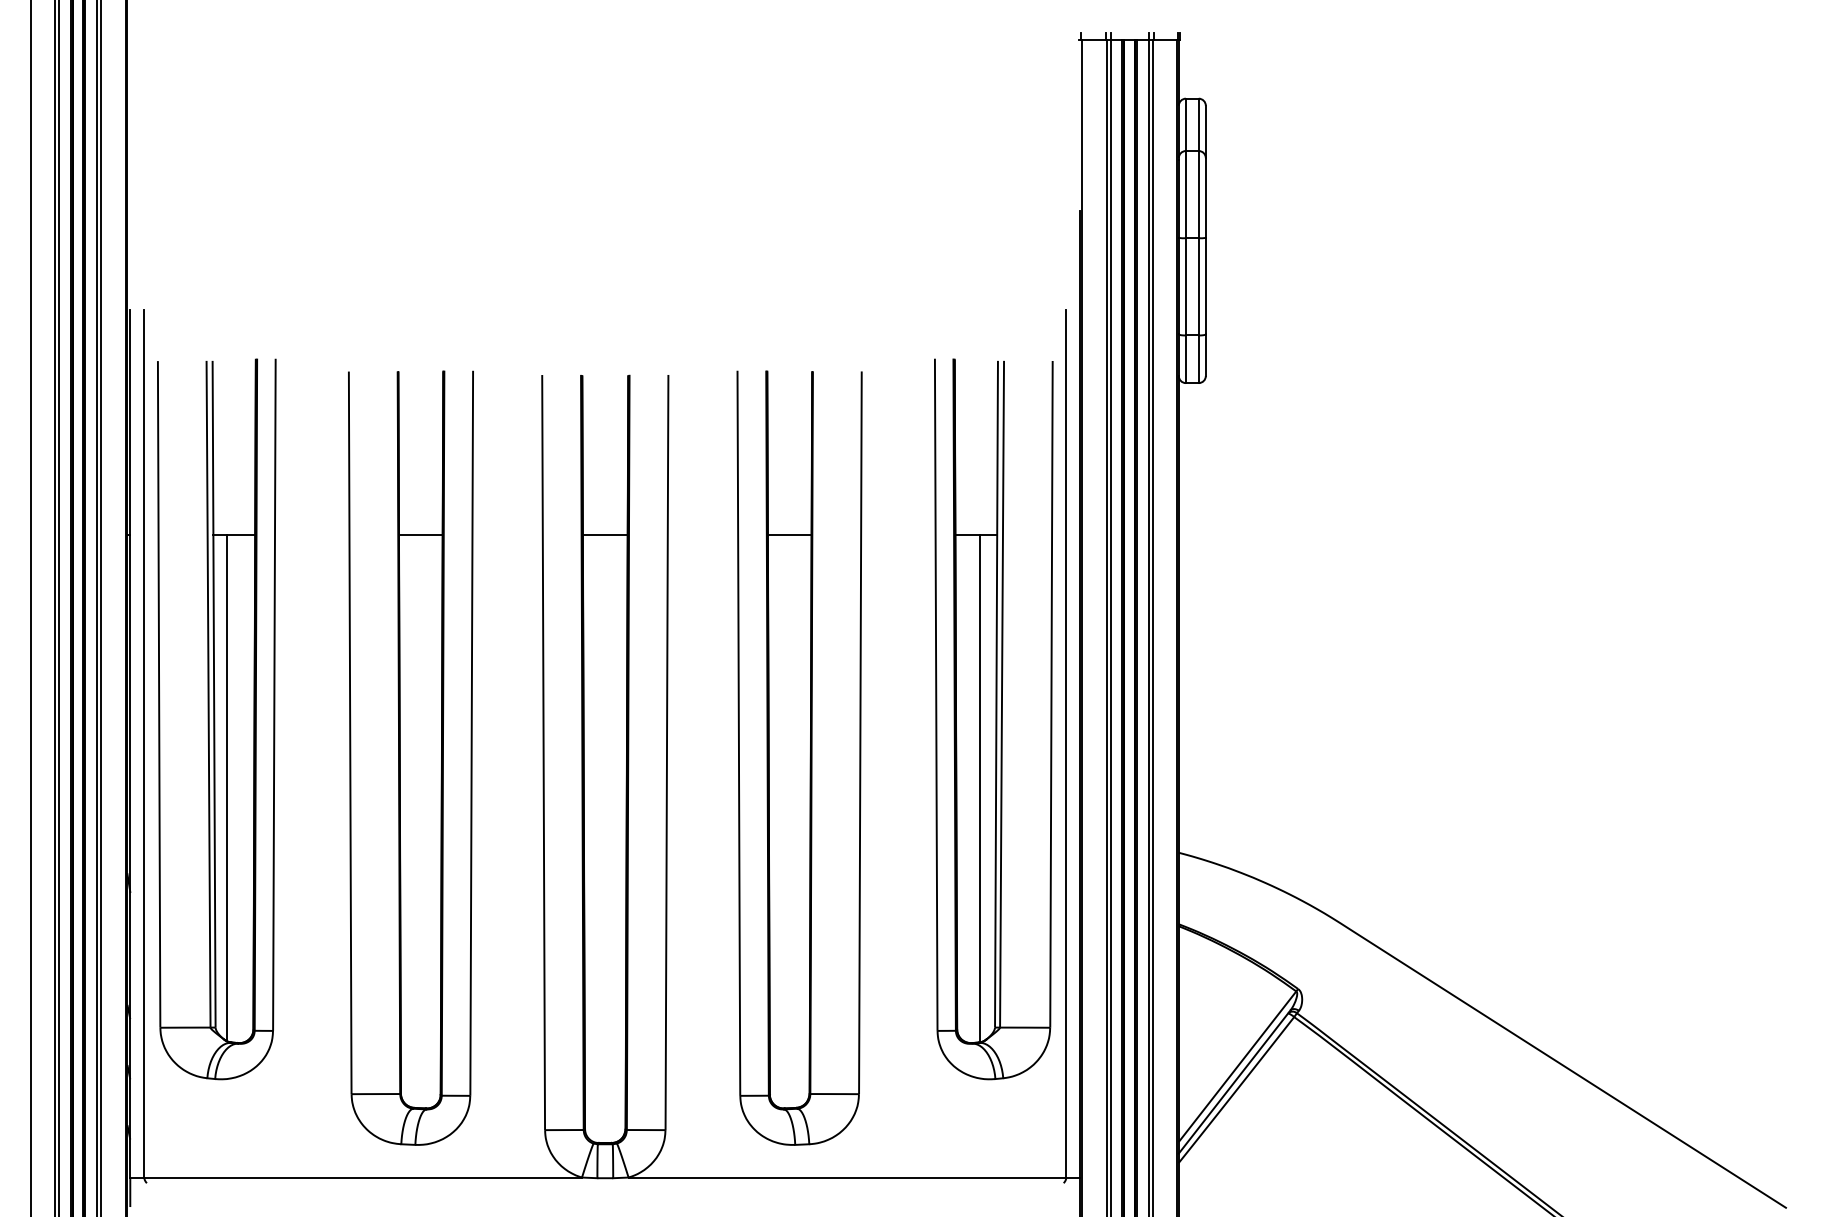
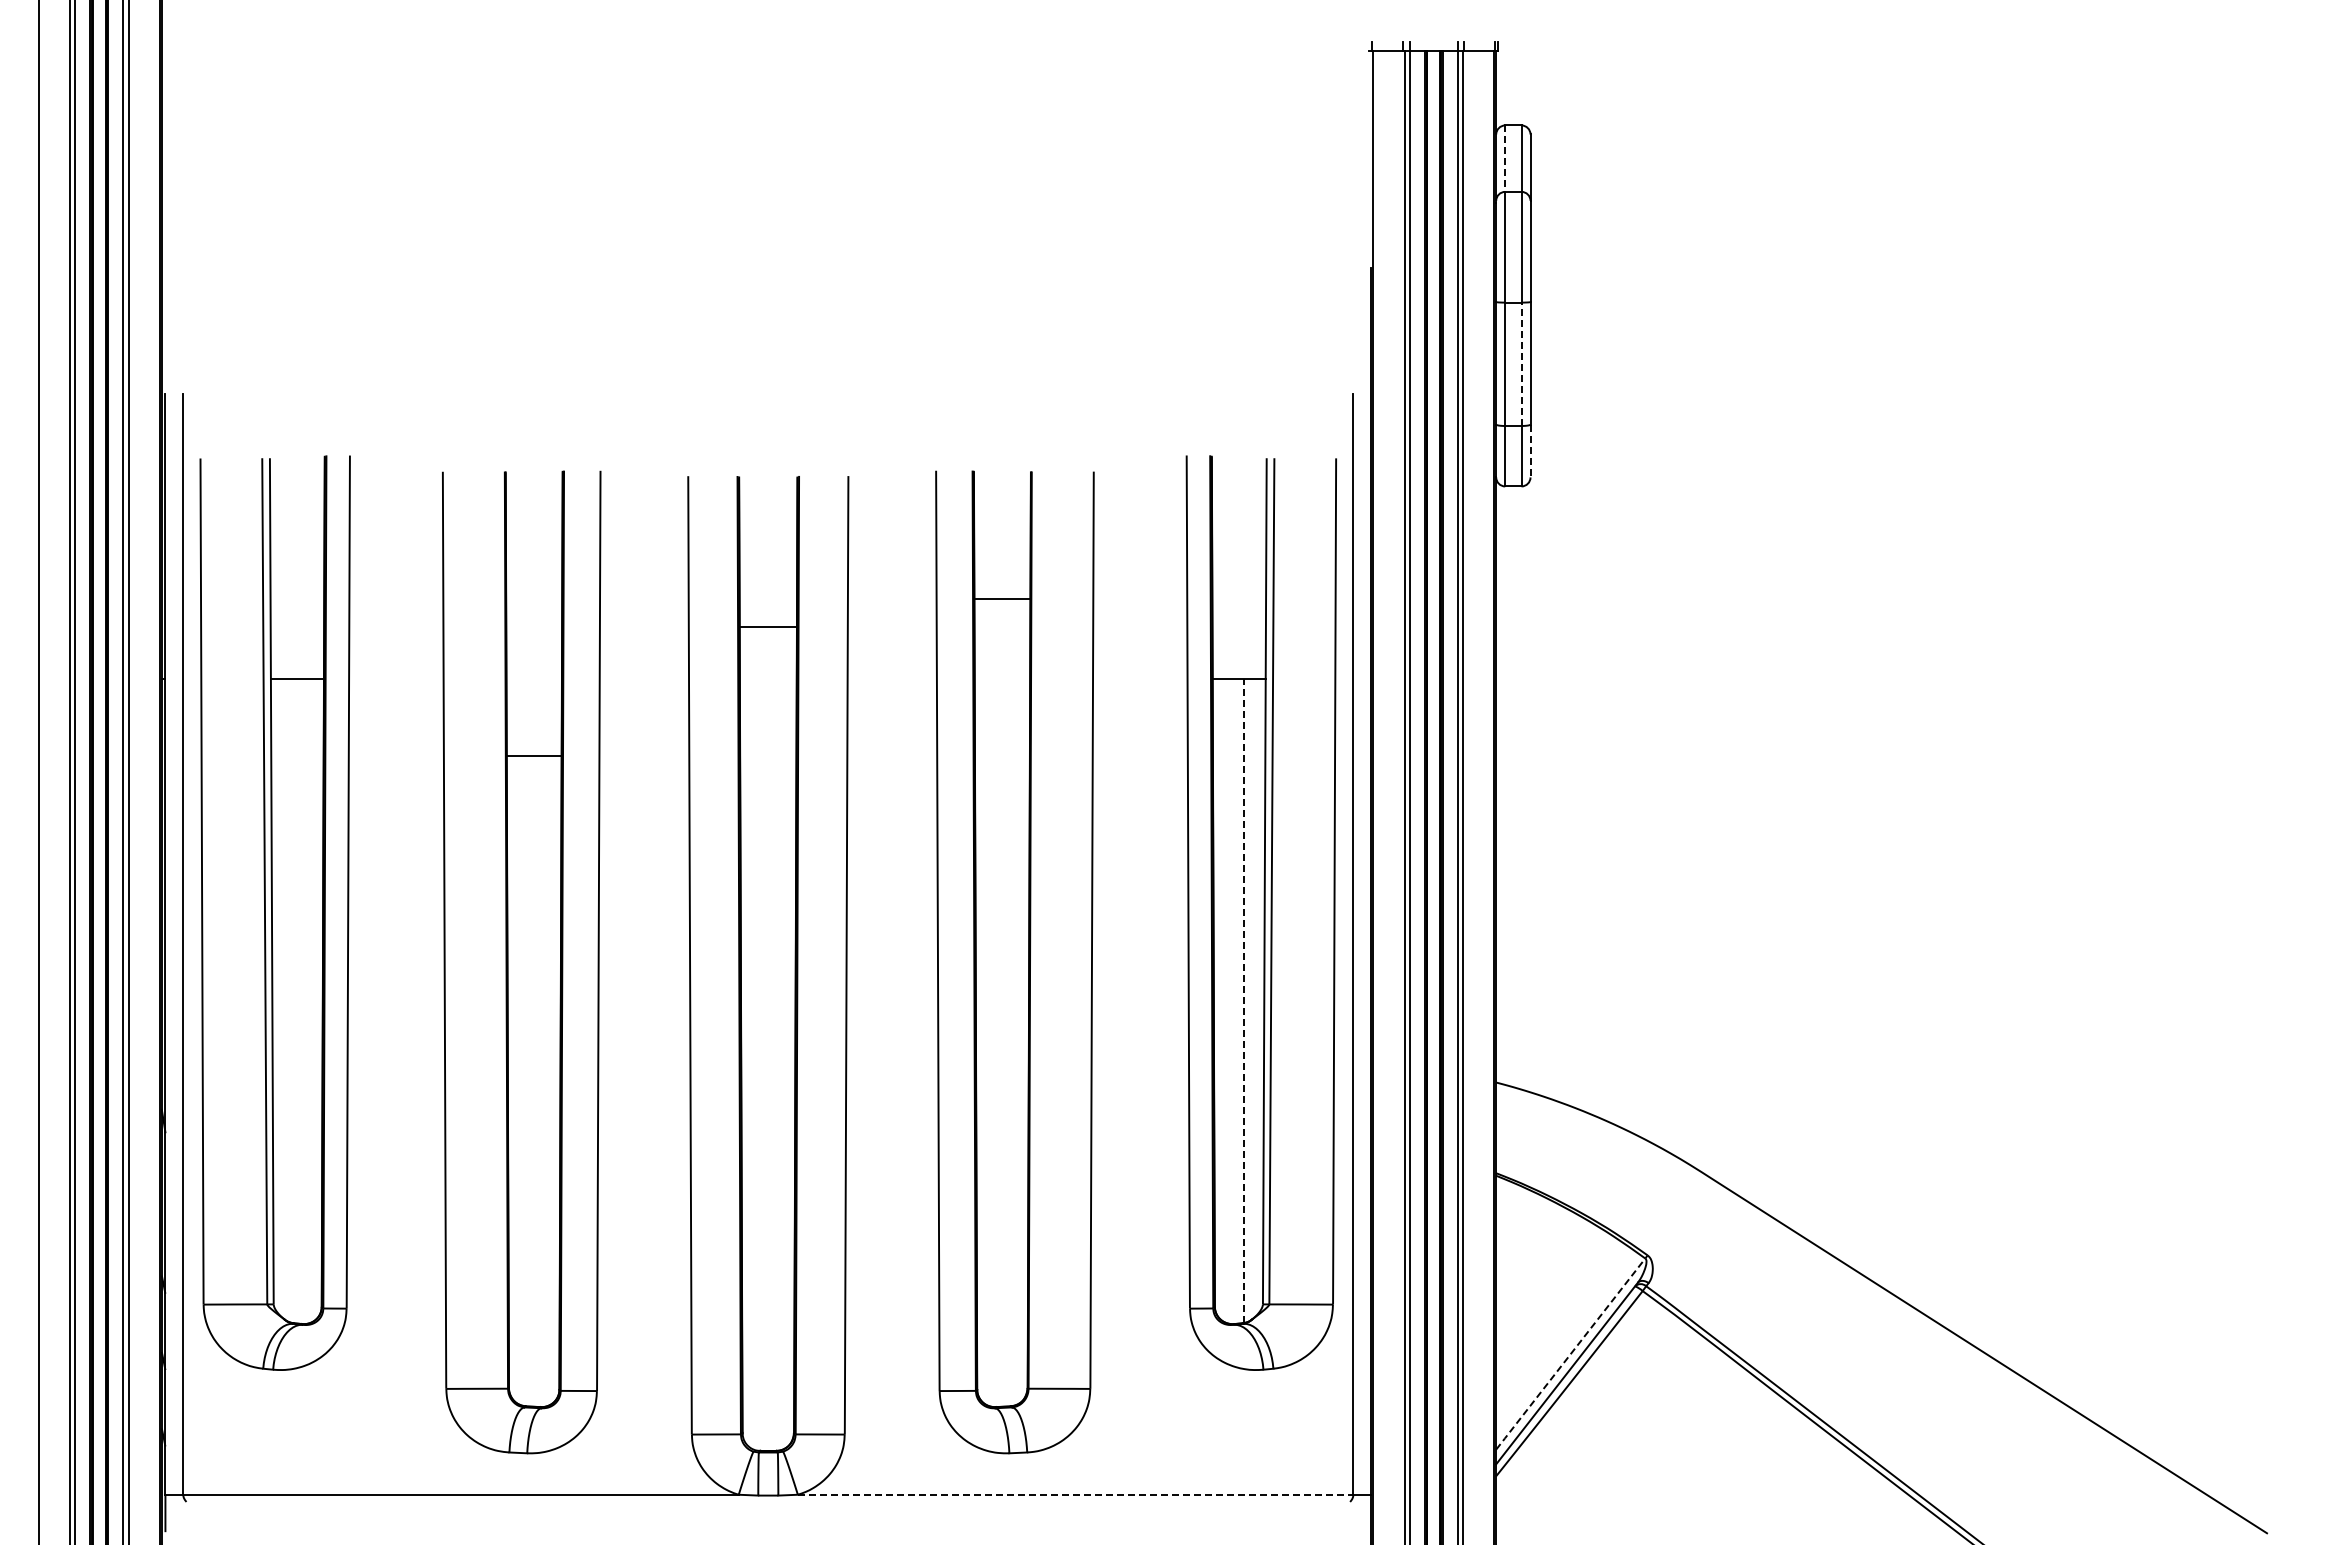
line: (1186, 125) -> (1505, 159), solid -> dashed
line: (1198, 287) -> (1521, 364), solid -> dashed
line: (1205, 355) -> (1530, 451), solid -> dashed
line: (420, 535) -> (533, 756), moved
line: (604, 535) -> (767, 627), moved
line: (789, 535) -> (1002, 599), moved
line: (227, 788) -> (288, 1000), removed
line: (979, 788) -> (1243, 1001), solid -> dashed
line: (1237, 1067) -> (1570, 1354), solid -> dashed
line: (847, 1177) -> (1075, 1494), solid -> dashed

